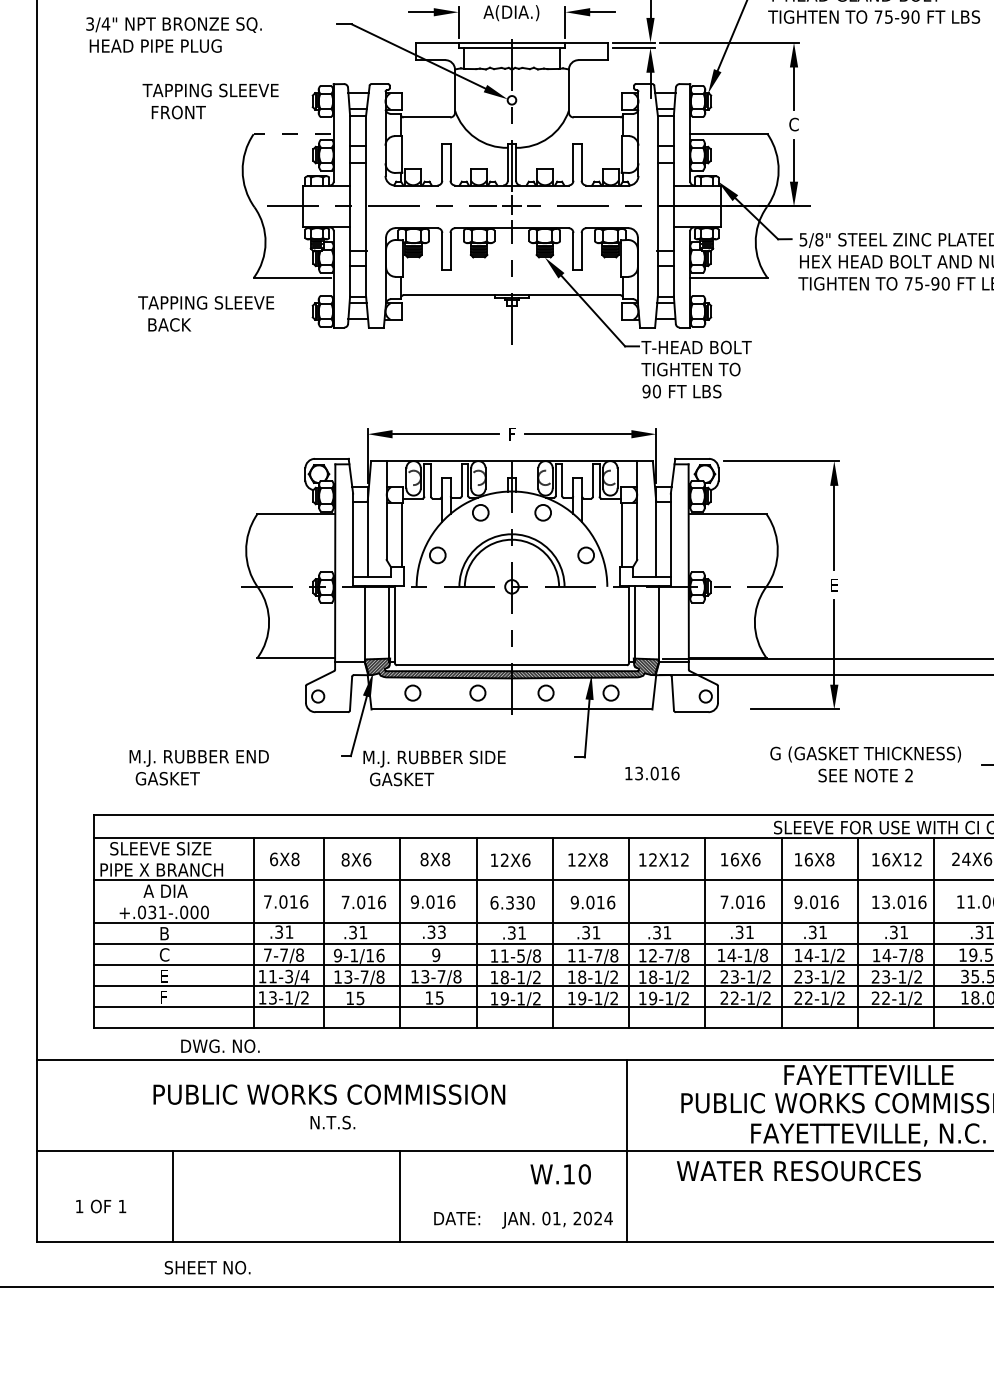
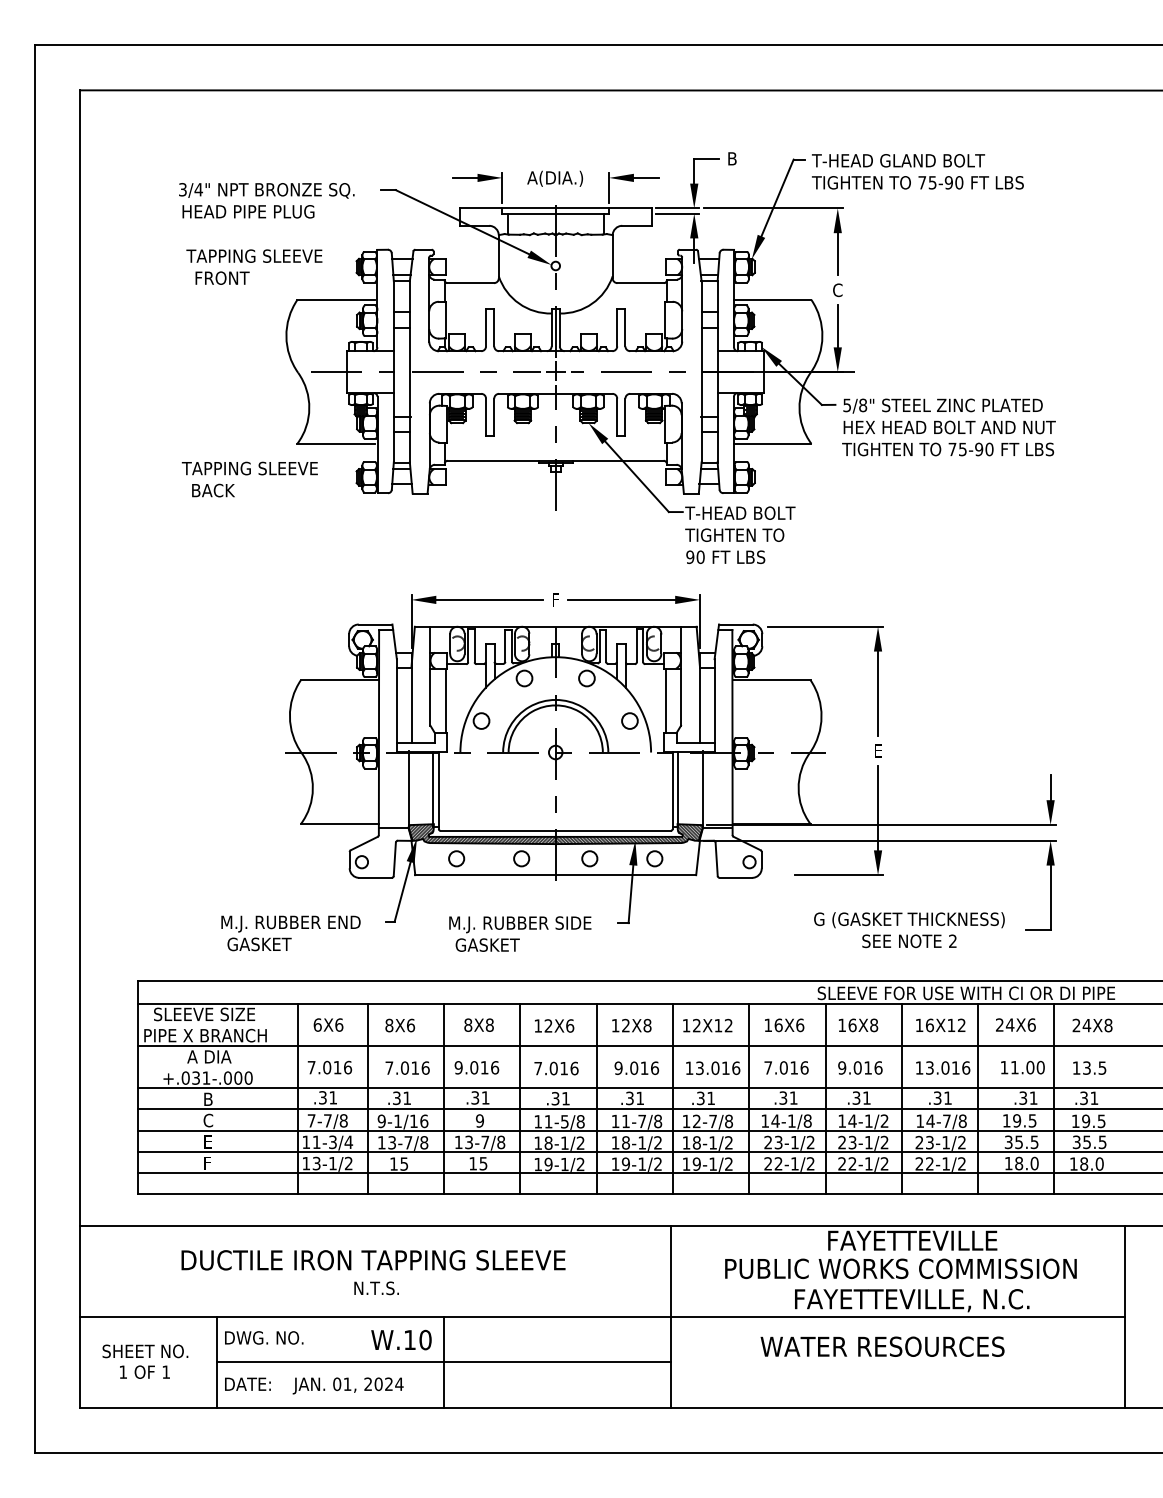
text: (173, 34) -> (266, 200), moved
line: (292, 133) -> (336, 299), dashed -> solid
text: (198, 767) -> (290, 933), moved
text: (434, 767) -> (520, 933), moved
text: (652, 772) -> (713, 1067), moved
text: (295, 858) -> (339, 1024), 6X8 -> 6X6
text: (512, 902) -> (556, 1068), 6.330 -> 7.016
text: (441, 931) -> (485, 1097), .33 -> .31
text: (220, 1045) -> (264, 1337), moved
text: (329, 1094) -> (373, 1260), PUBLIC WORKS COMMISSION -> DUCTILE IRON TAPPING SLEEVE
text: (798, 1170) -> (882, 1346), moved
text: (560, 1173) -> (401, 1339), moved
line: (399, 1196) -> (443, 1362), added
text: (523, 1219) -> (314, 1385), moved
text: (207, 1267) -> (145, 1351), moved

